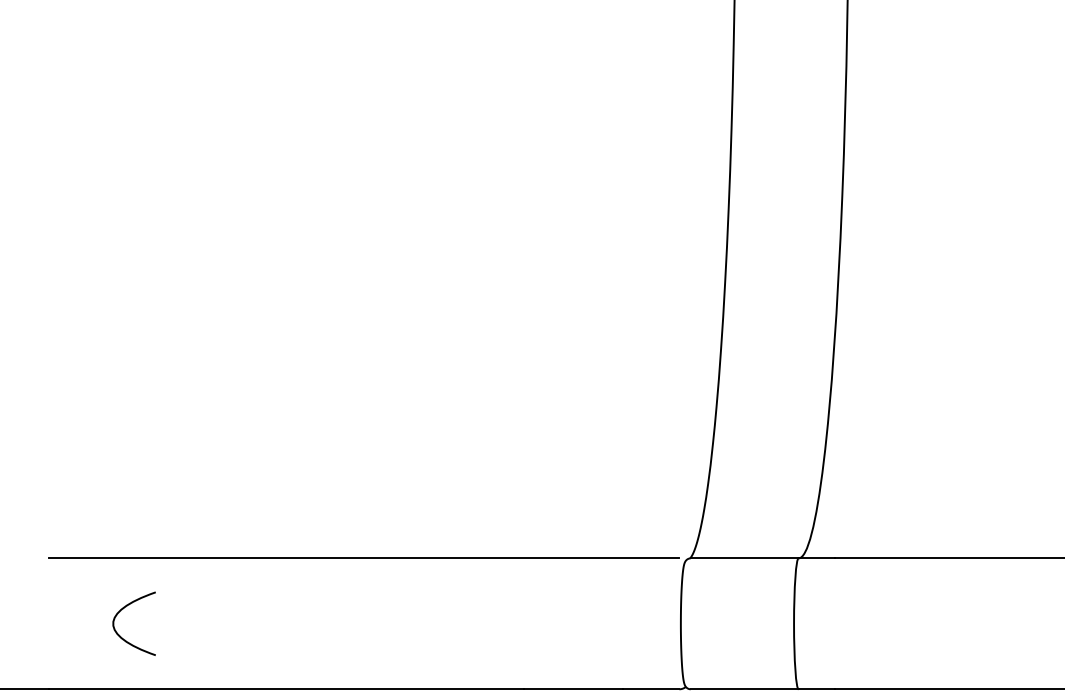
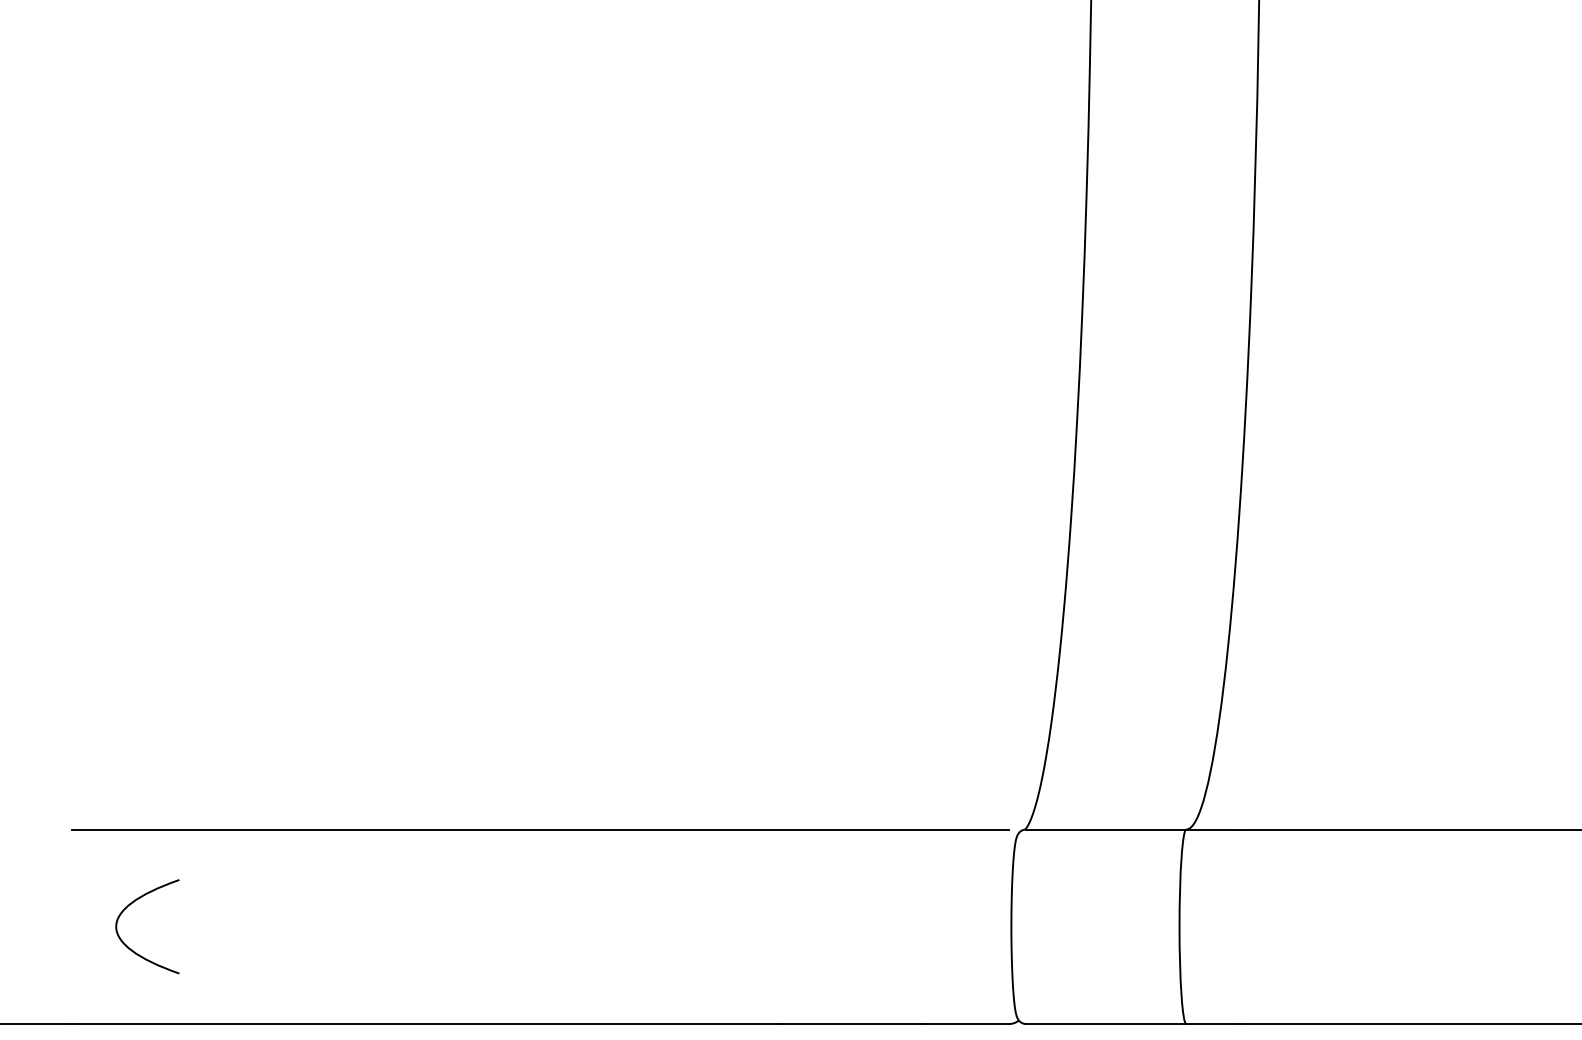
curve: (123, 609) -> (131, 905), moved

